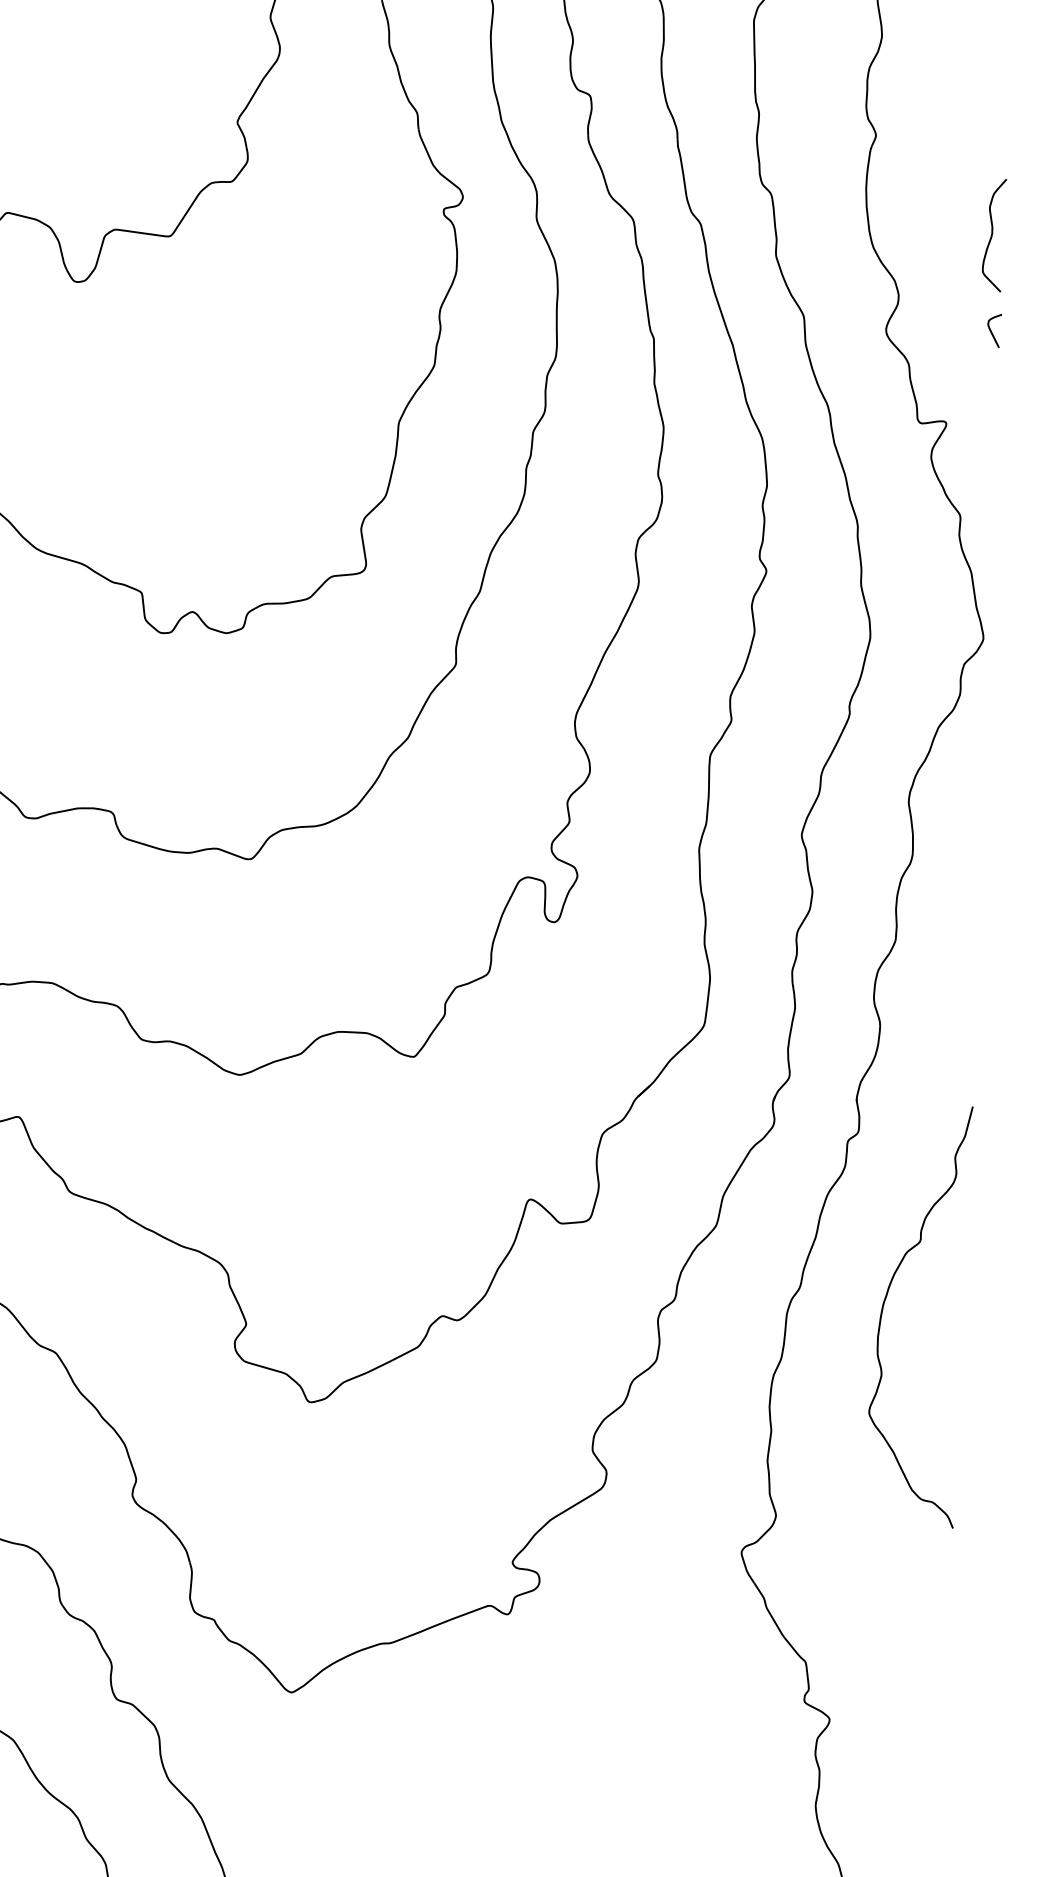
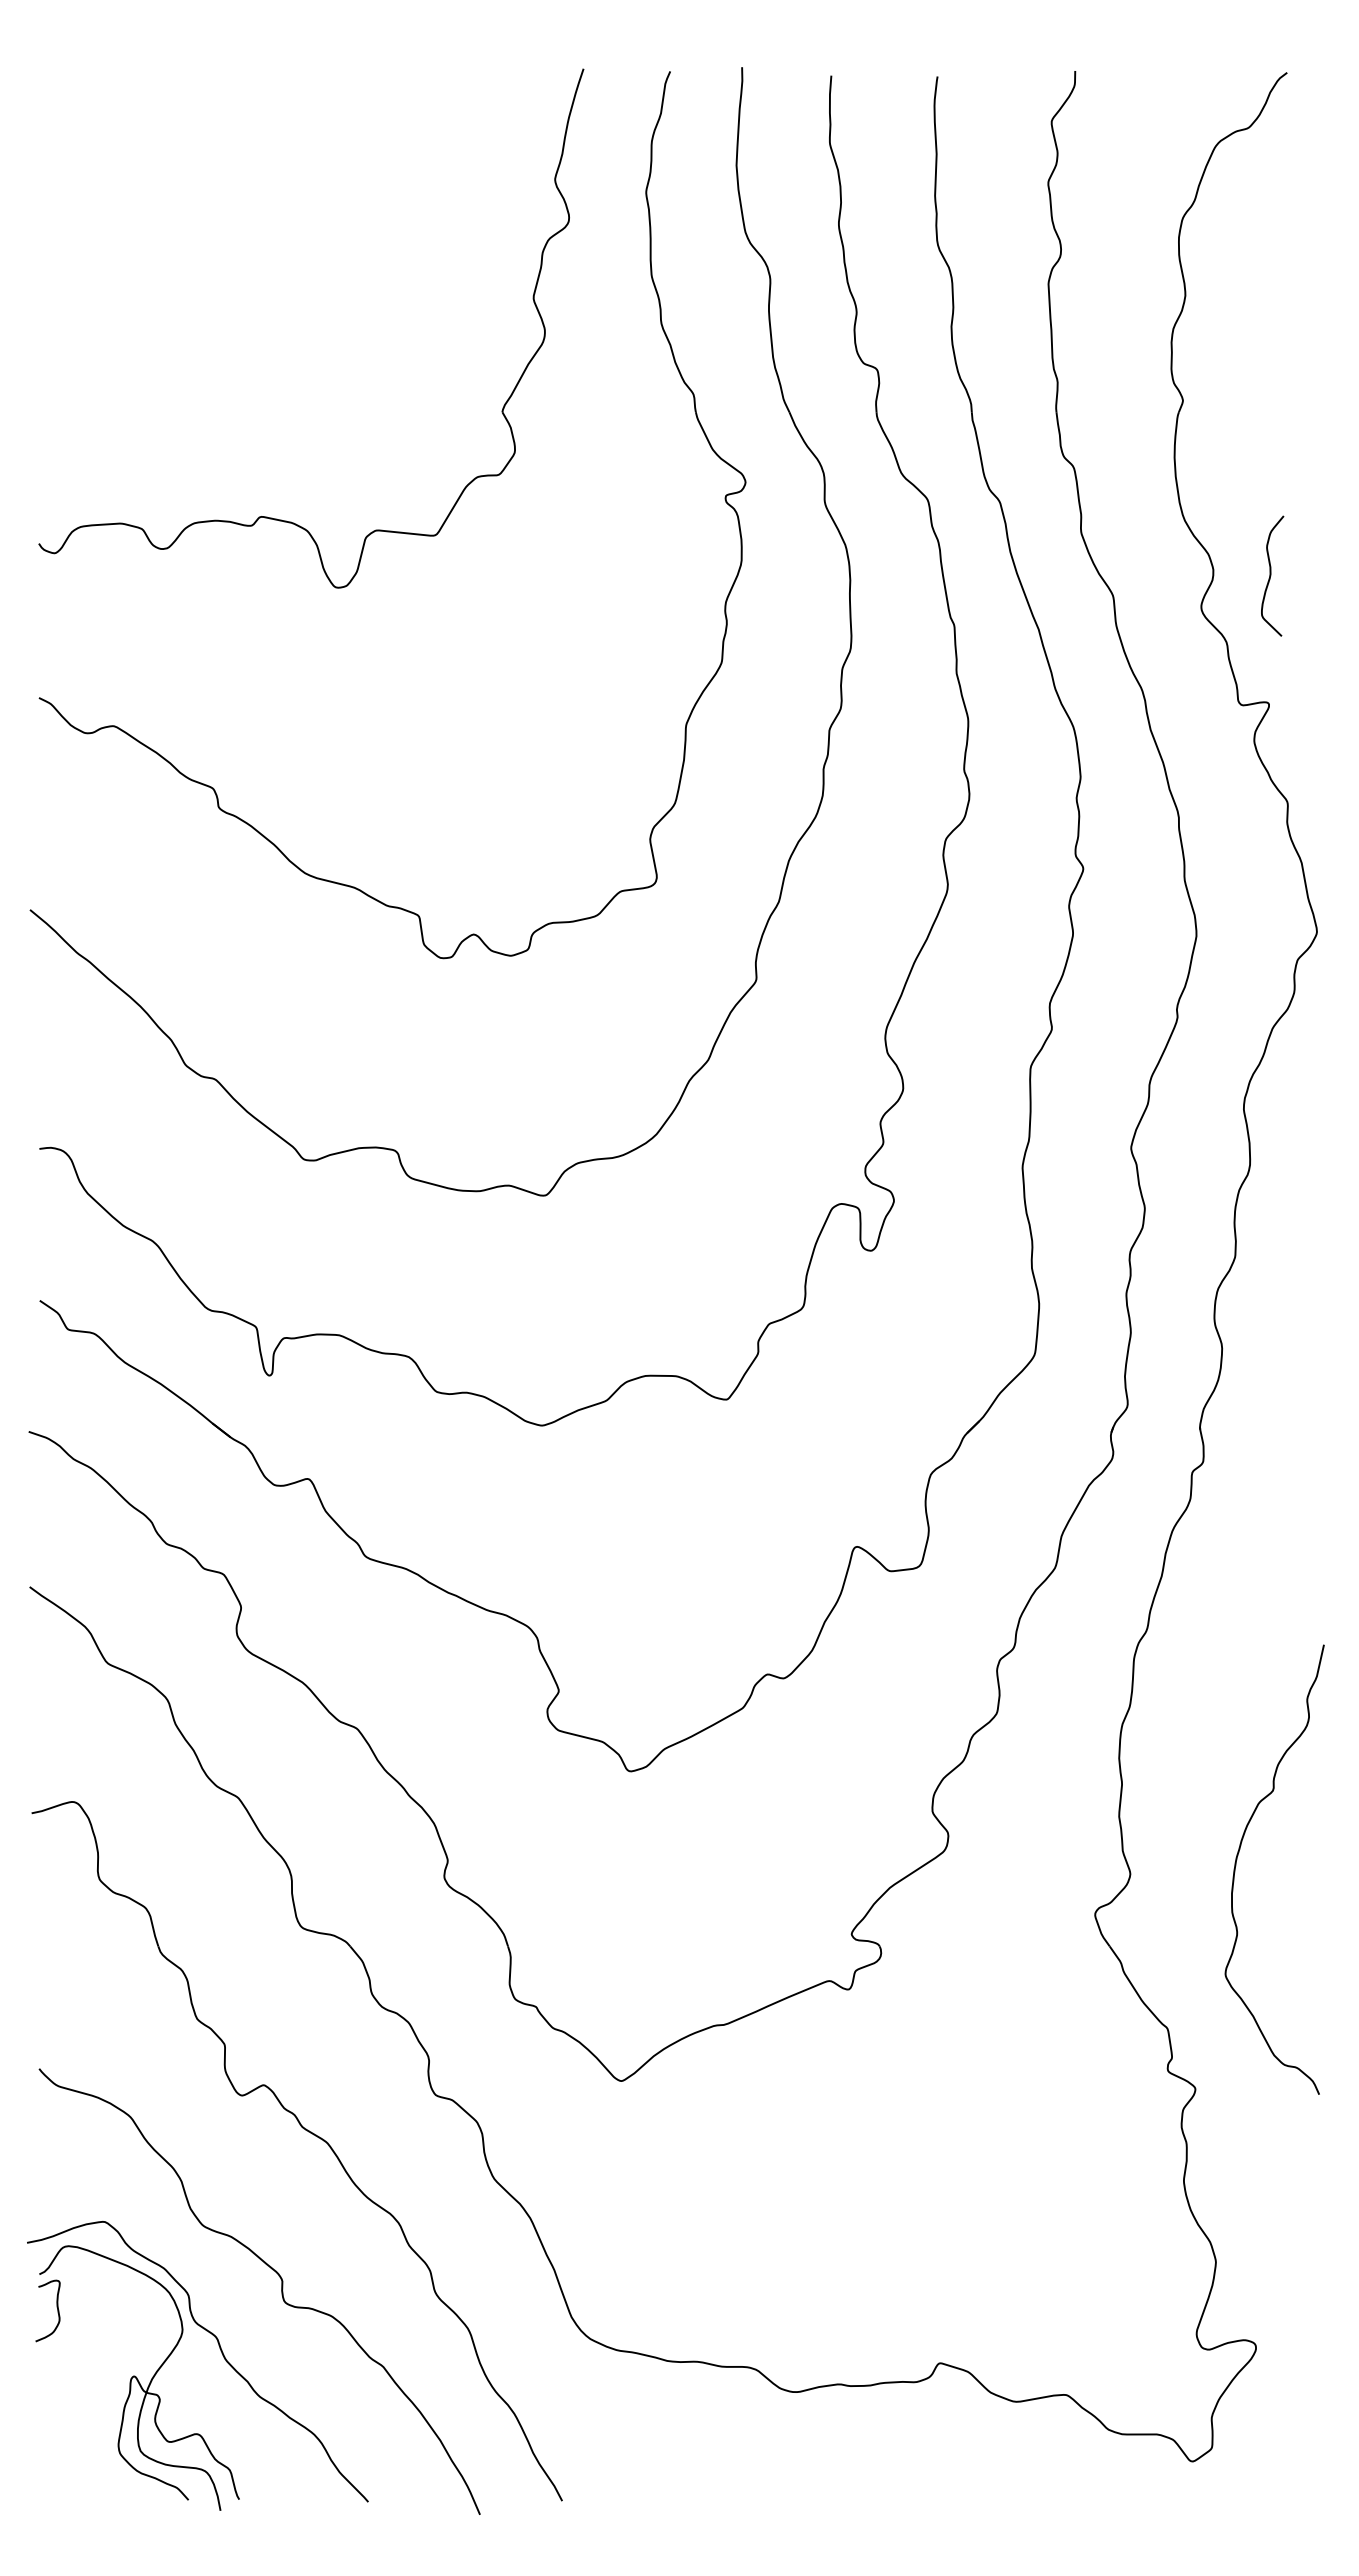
curve: (993, 234) -> (1271, 575), moved
curve: (992, 332) -> (1314, 605), removed
curve: (884, 1306) -> (1237, 1860), moved

